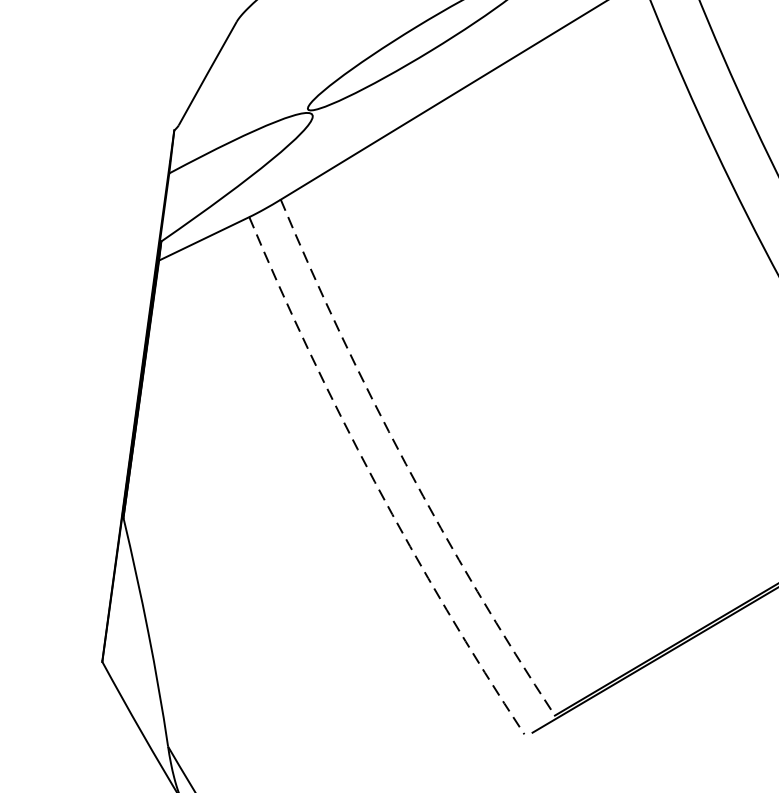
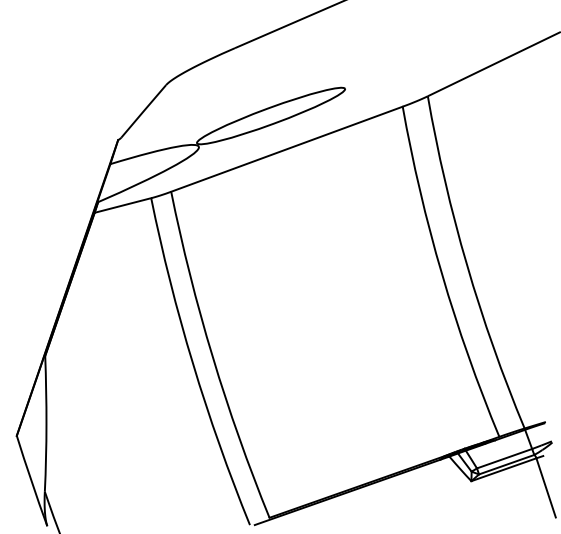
arc: (405, 464) -> (212, 357), dashed -> solid
arc: (375, 481) -> (193, 363), dashed -> solid

